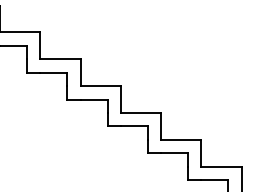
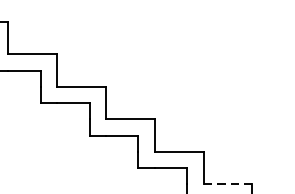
line: (221, 166) -> (227, 184), solid -> dashed

